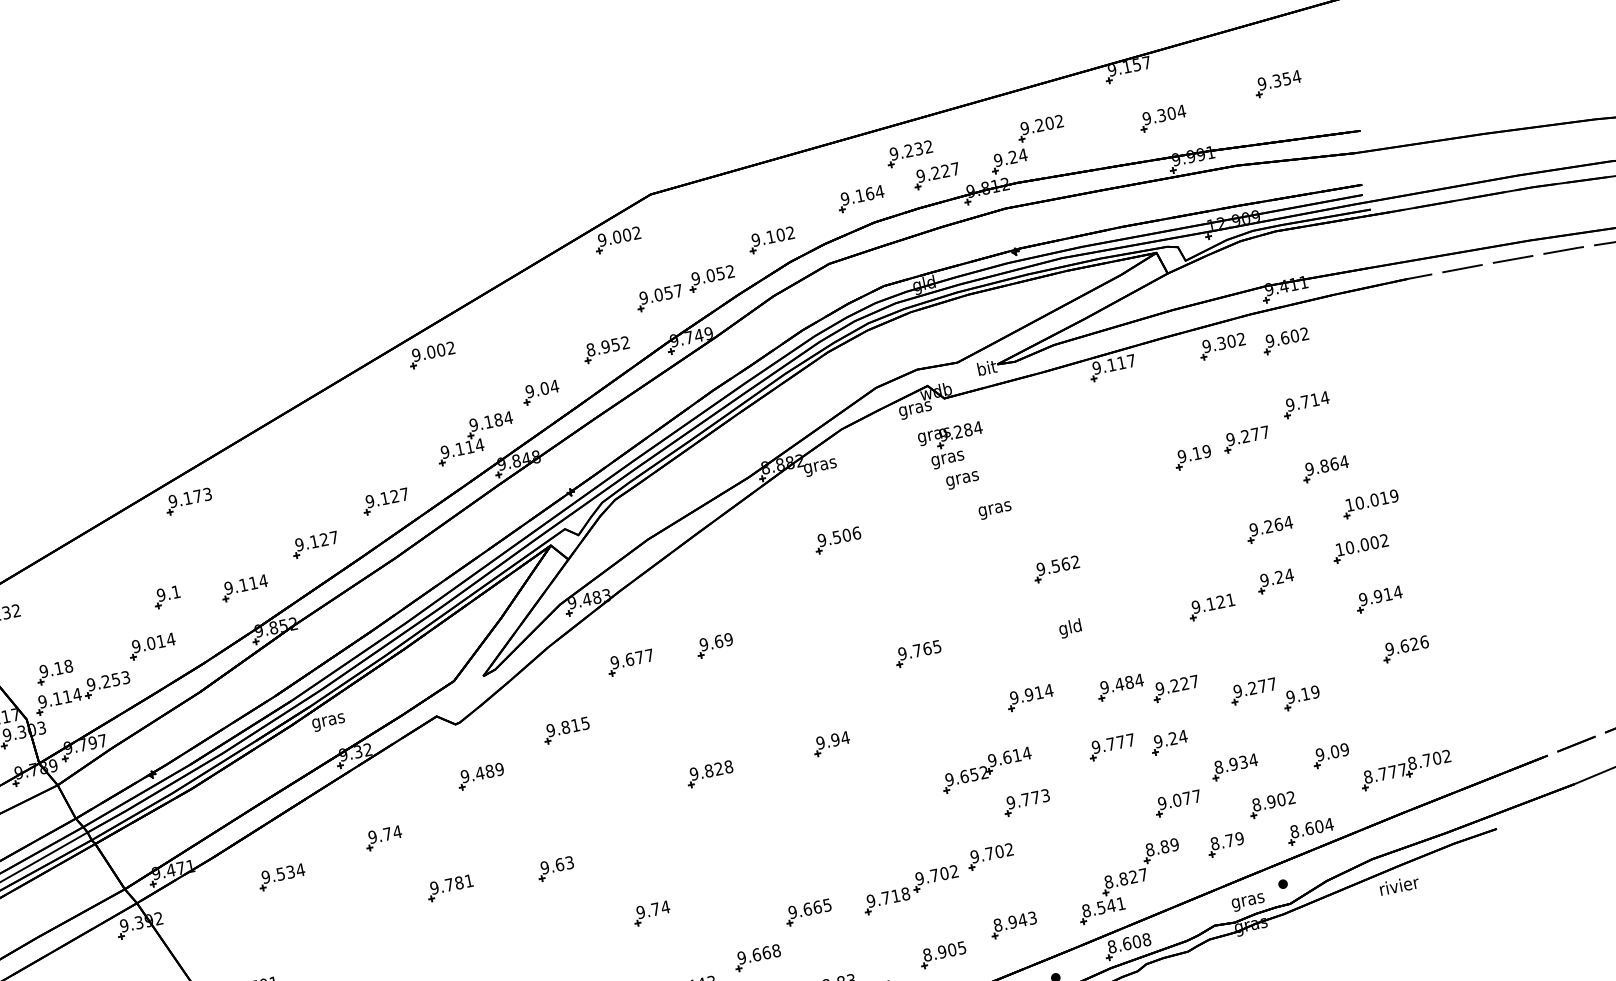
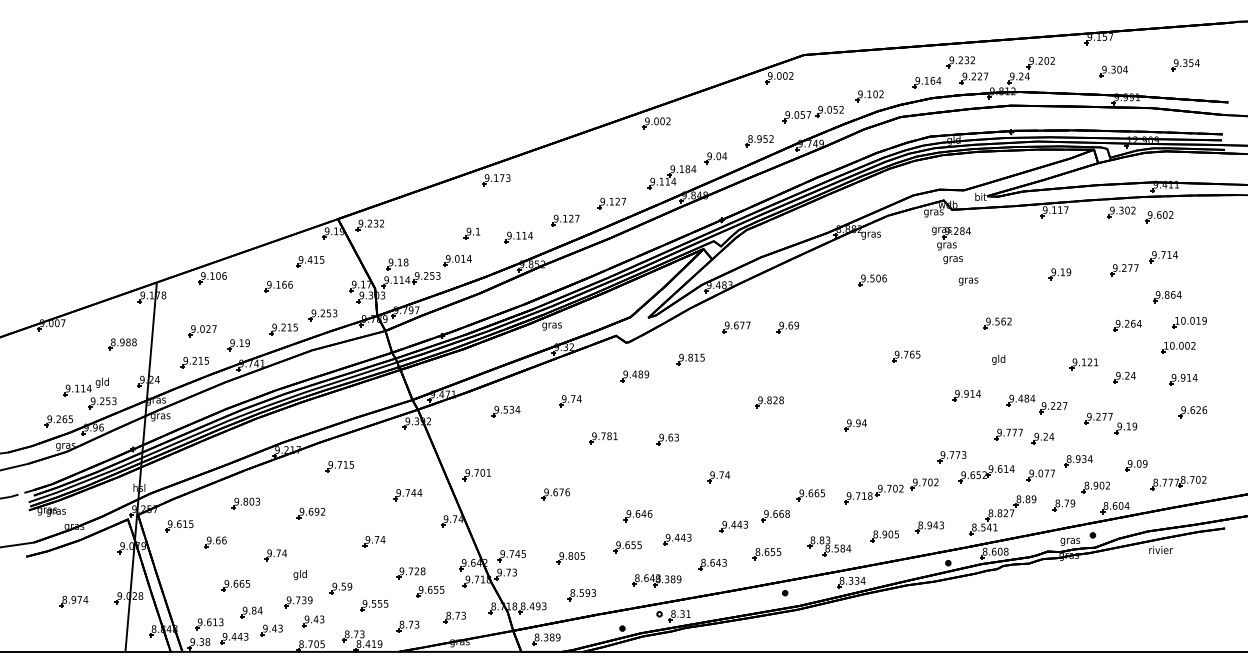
part: (1192, 458) -> (1059, 274), moved
part: (1275, 581) -> (1124, 377), moved
part: (831, 744) -> (855, 425), moved
part: (986, 770) -> (986, 474), moved

